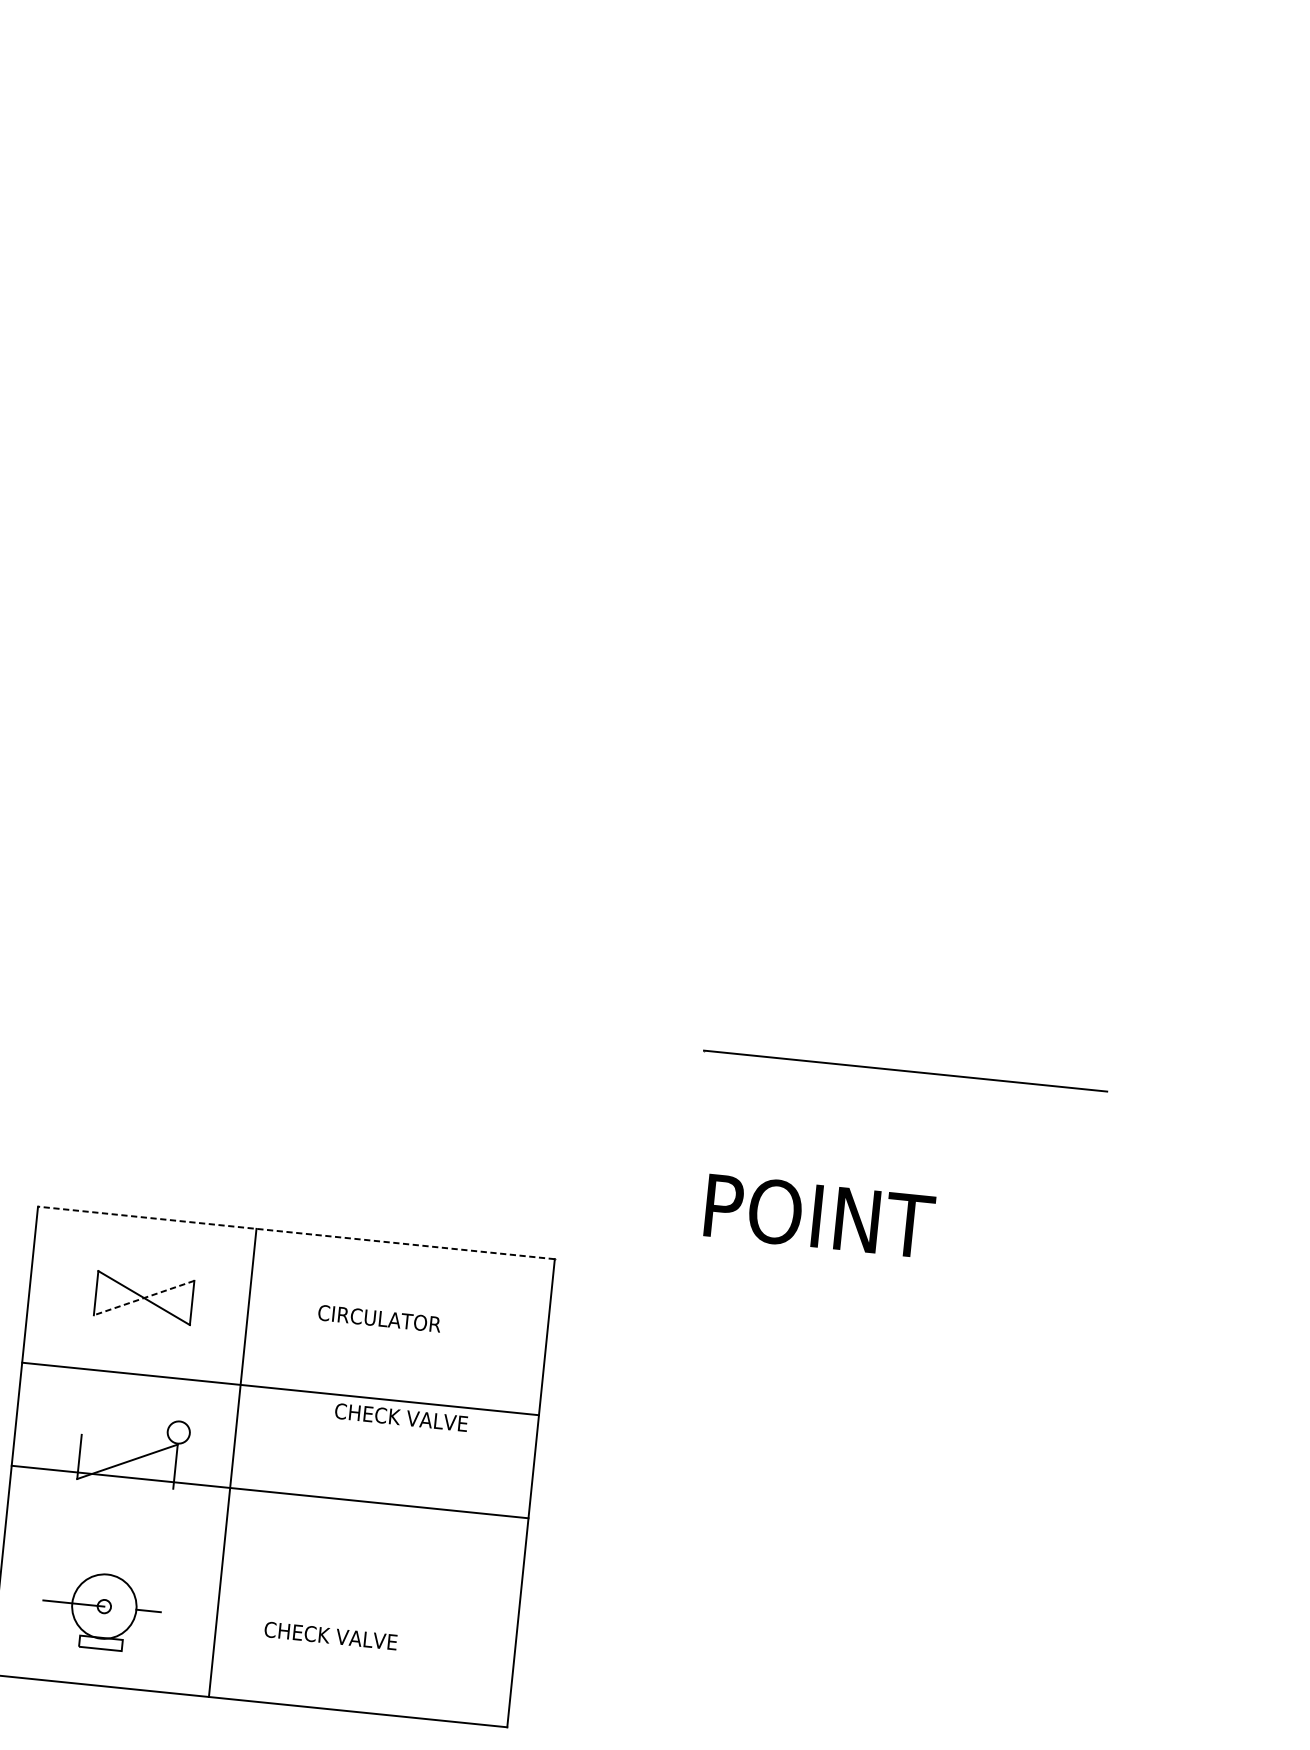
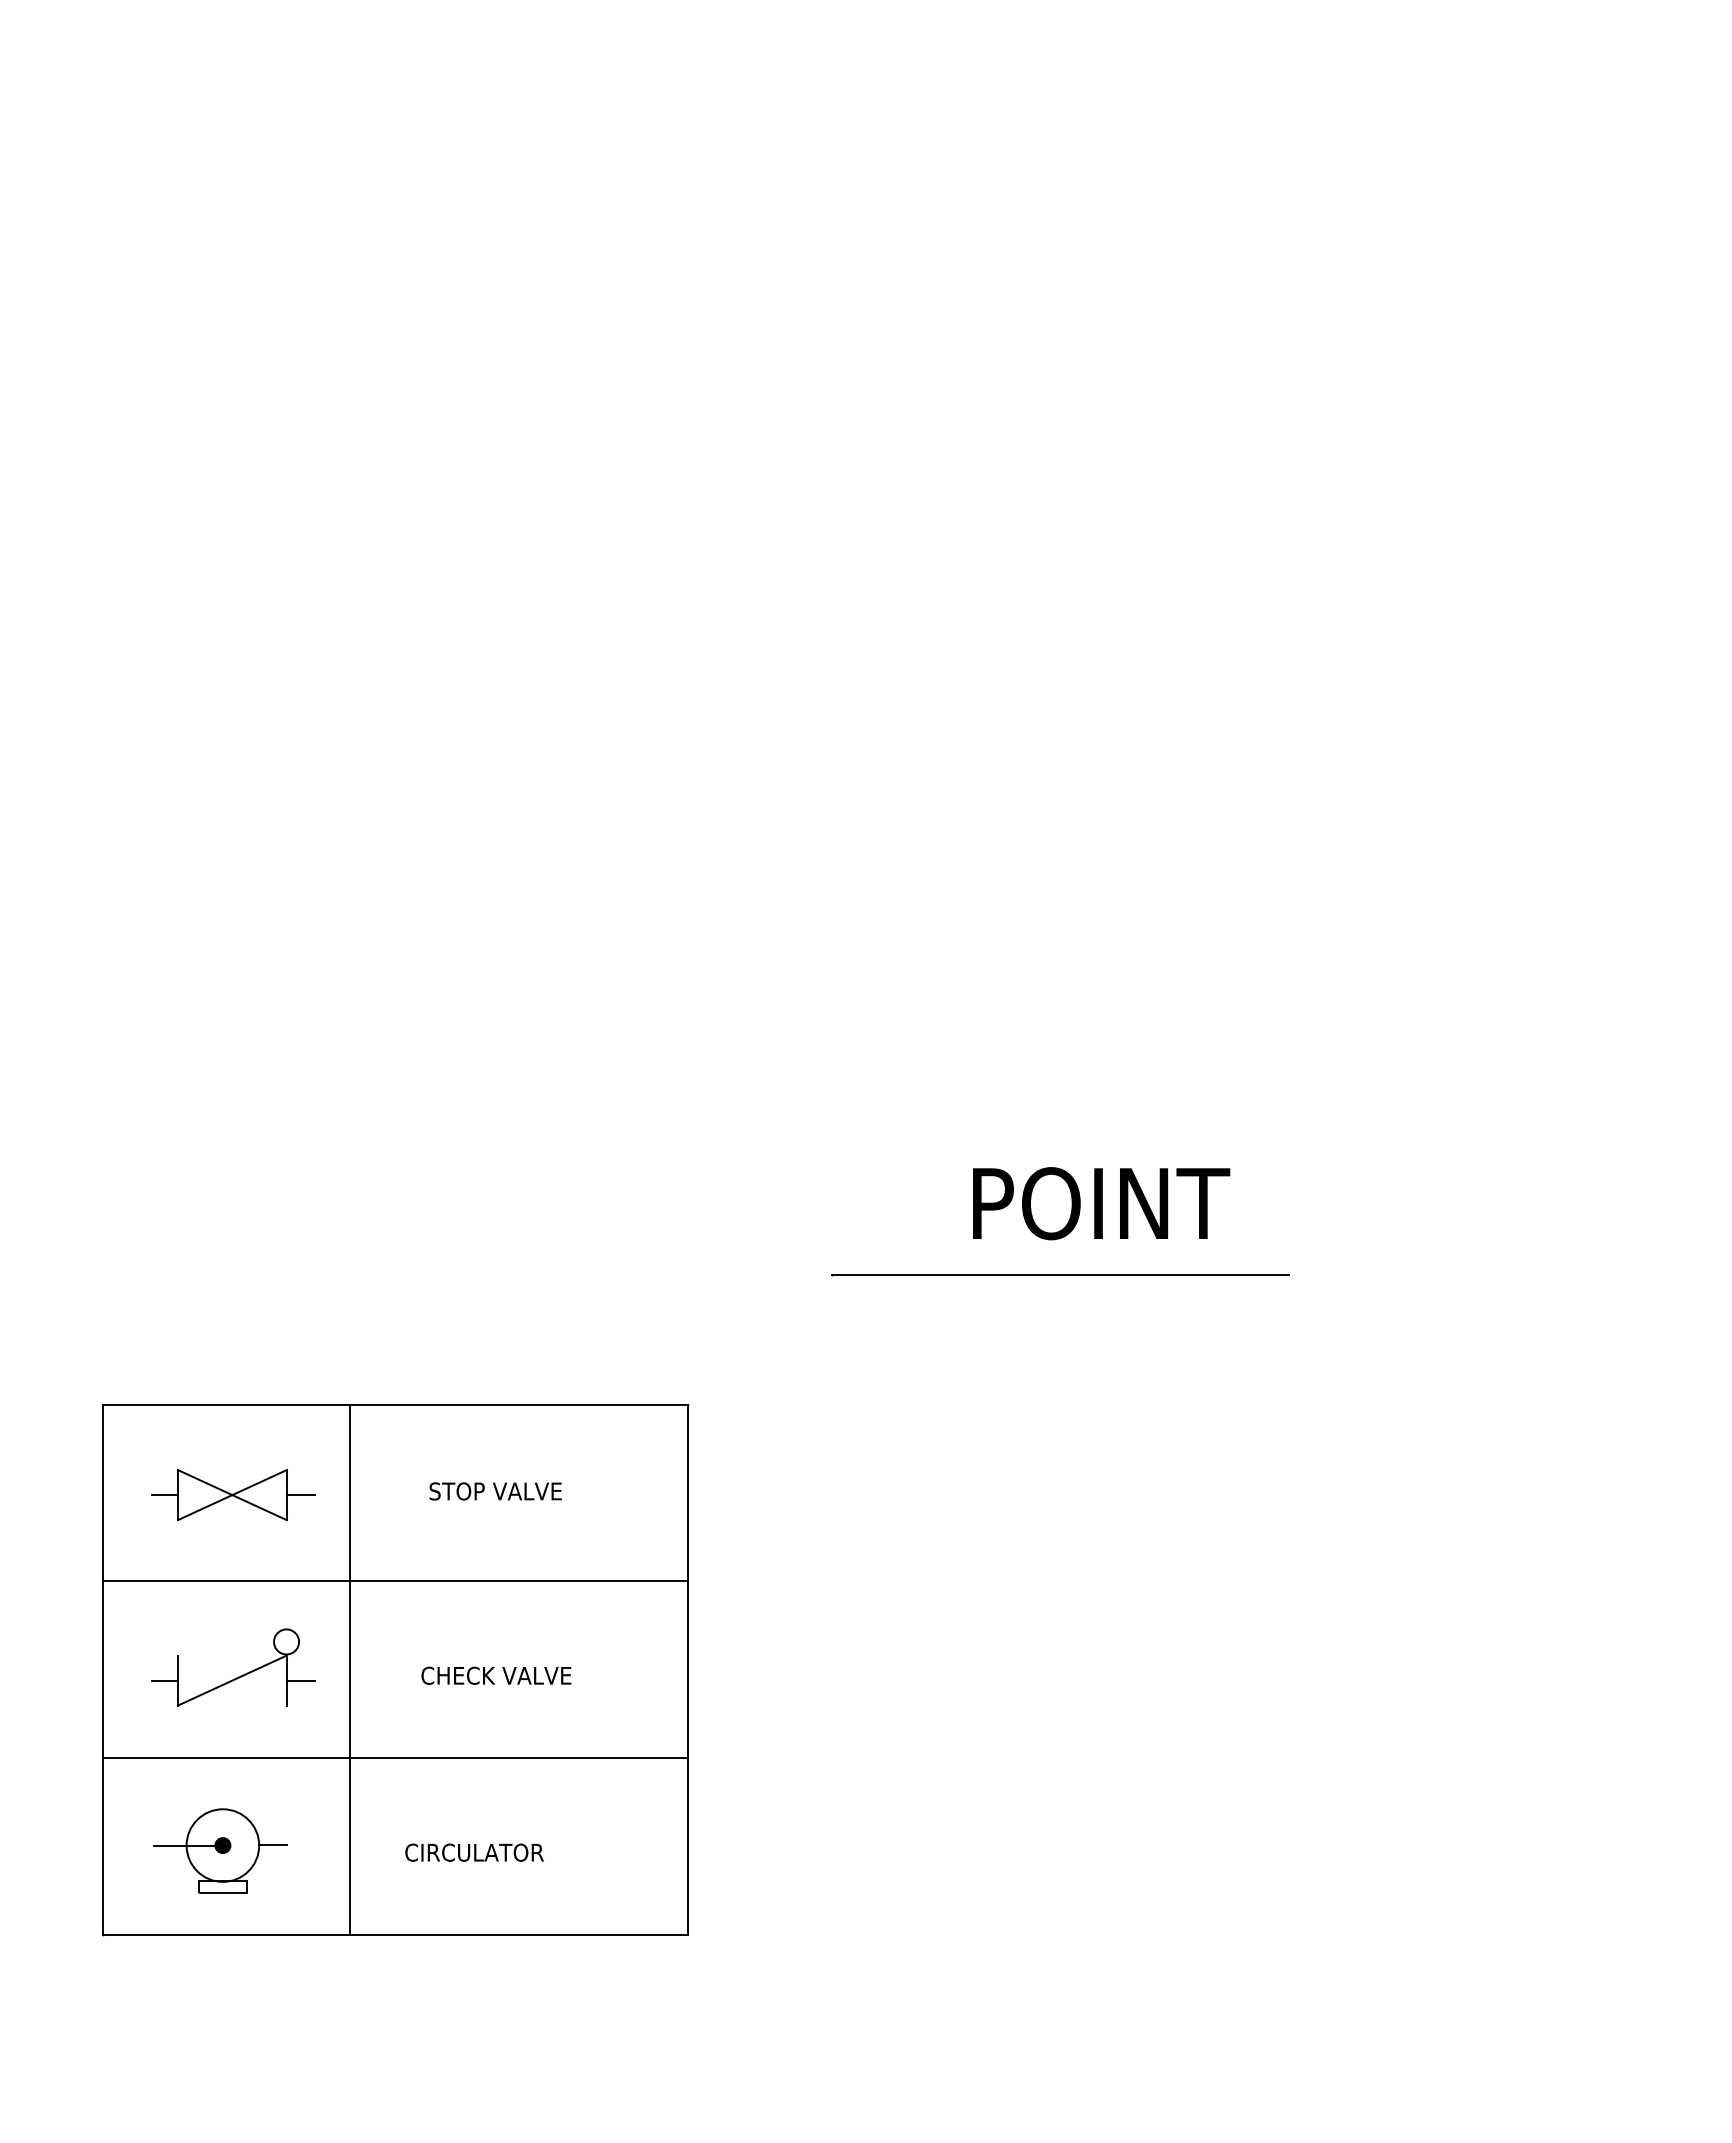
line: (905, 1071) -> (1060, 1275), moved
text: (819, 1216) -> (1101, 1203), moved
line: (296, 1232) -> (395, 1404), dashed -> solid
line: (84, 1292) -> (164, 1495), added
line: (144, 1298) -> (232, 1495), dashed -> solid
line: (204, 1304) -> (300, 1495), added
text: (379, 1318) -> (498, 1491), CIRCULATOR -> STOP VALVE
text: (401, 1417) -> (496, 1675), moved
line: (67, 1455) -> (164, 1680), added
line: (187, 1467) -> (300, 1680), added
line: (269, 1492) -> (395, 1758), moved
fill: (104, 1606) -> (222, 1845), added
text: (339, 1636) -> (489, 1852), CHECK VALVE -> CIRCULATOR

